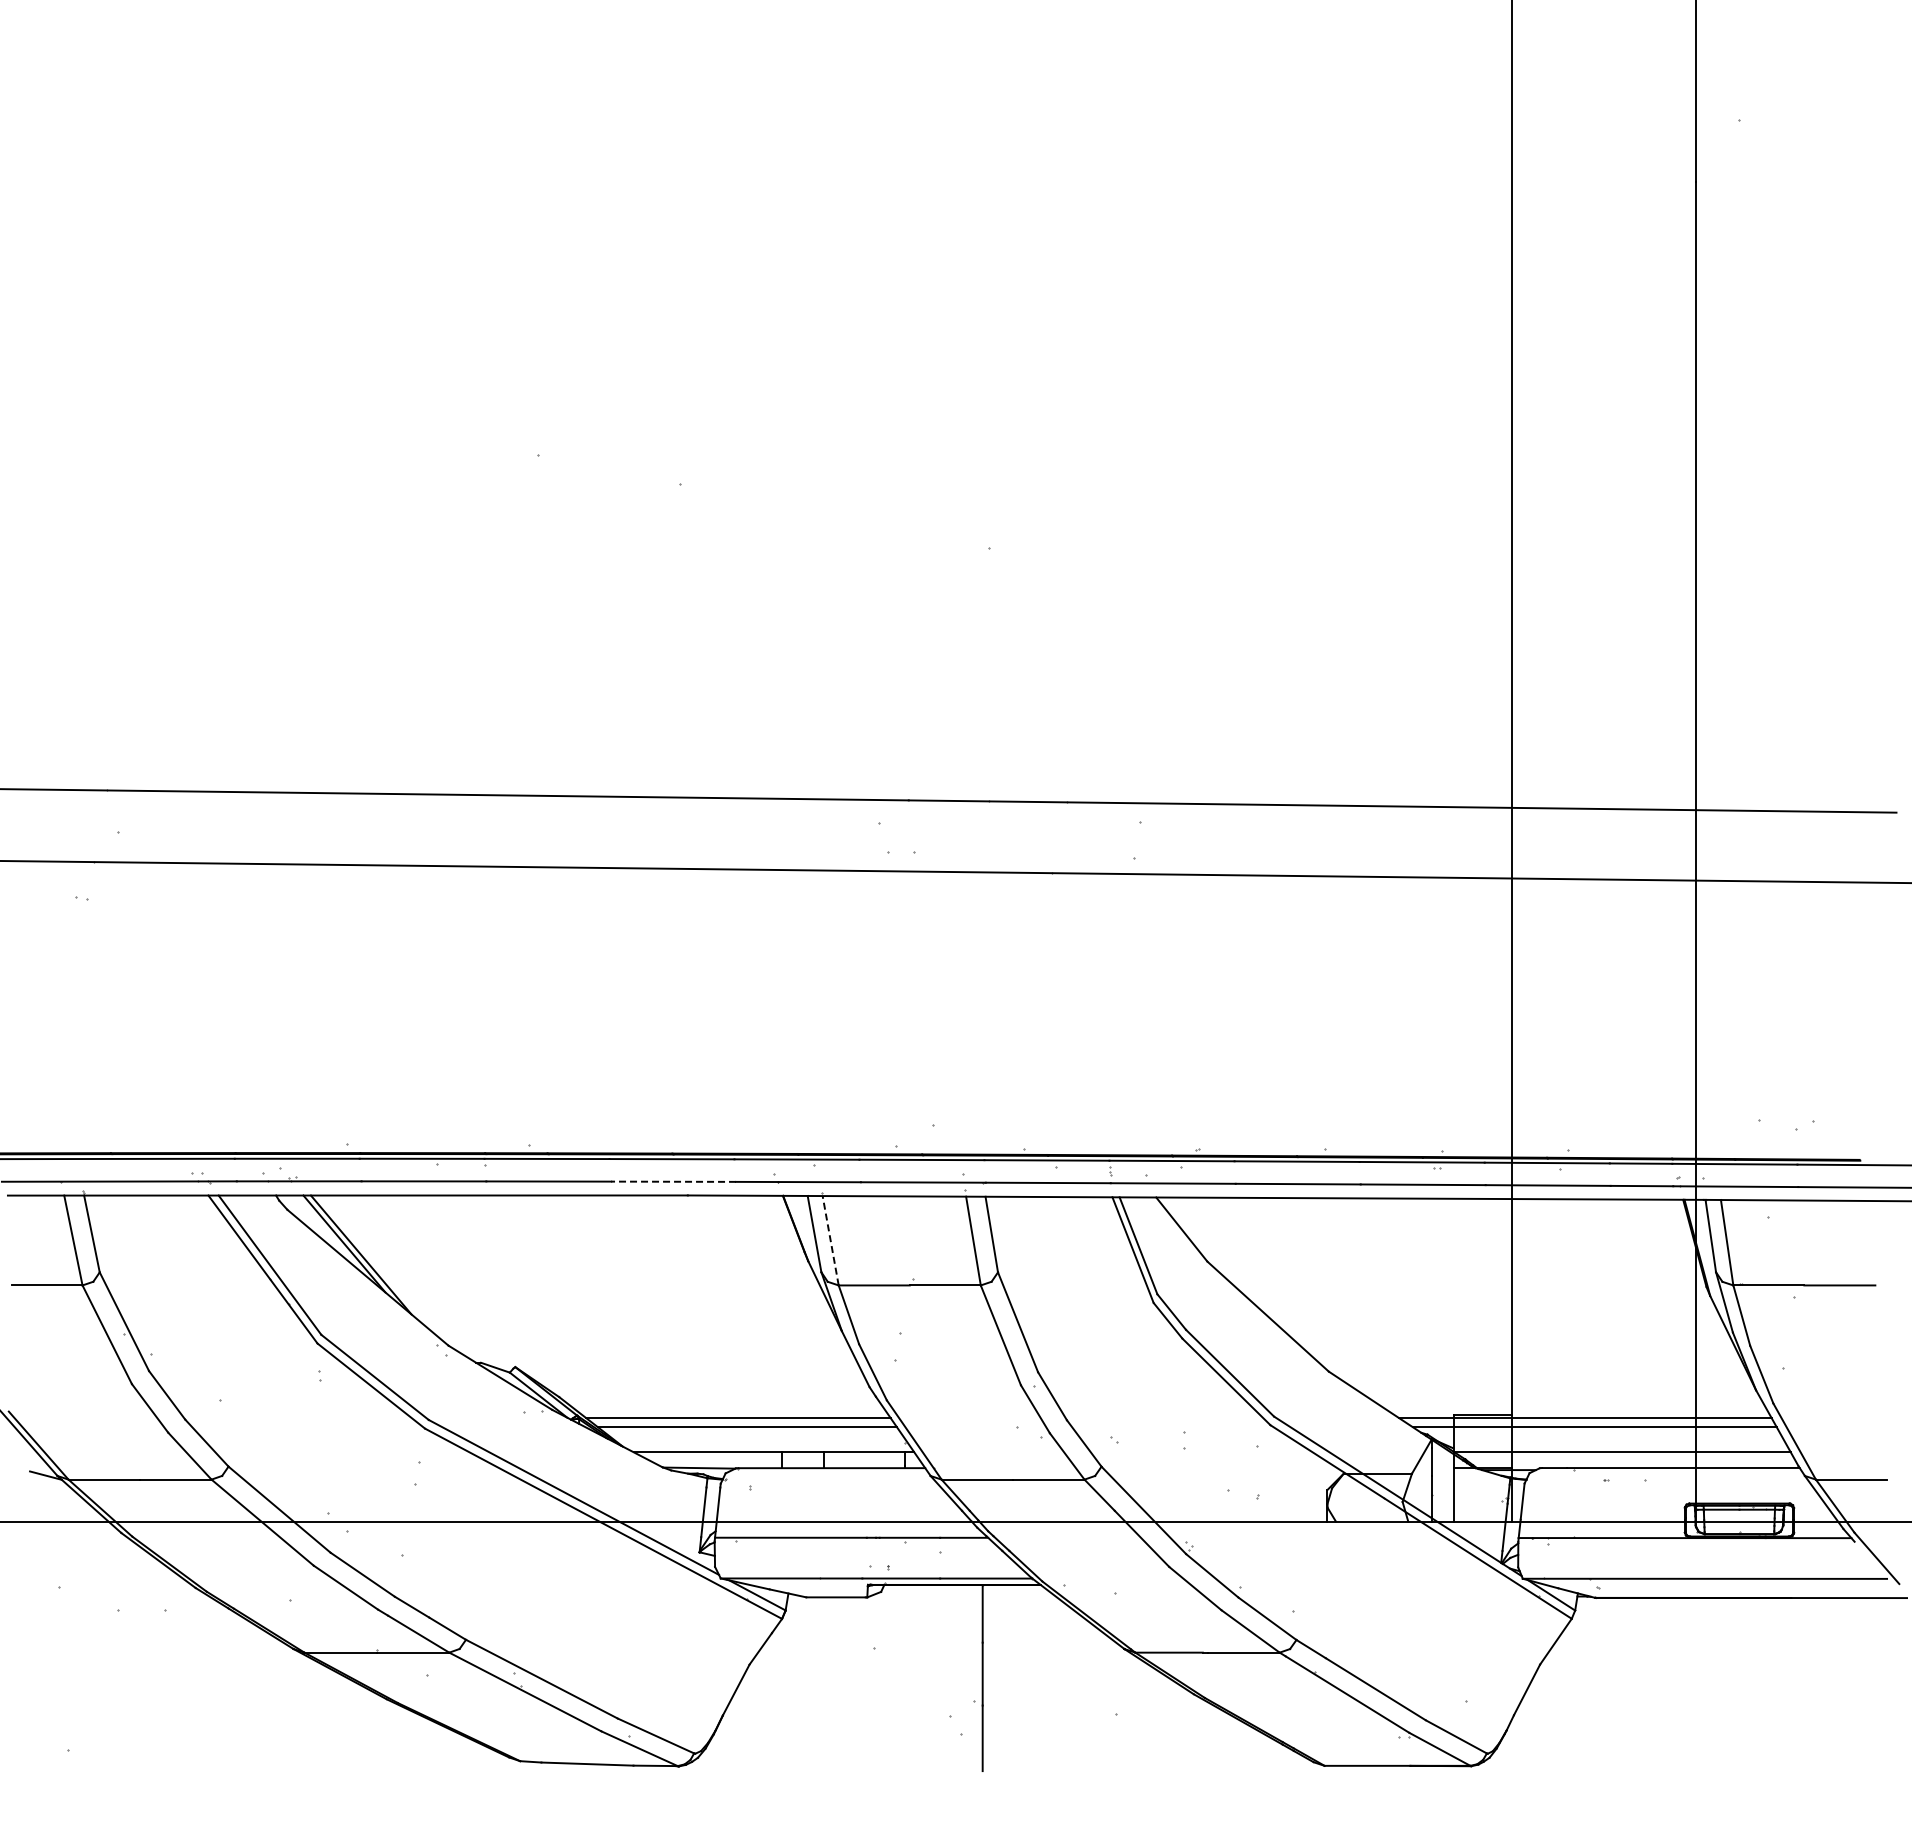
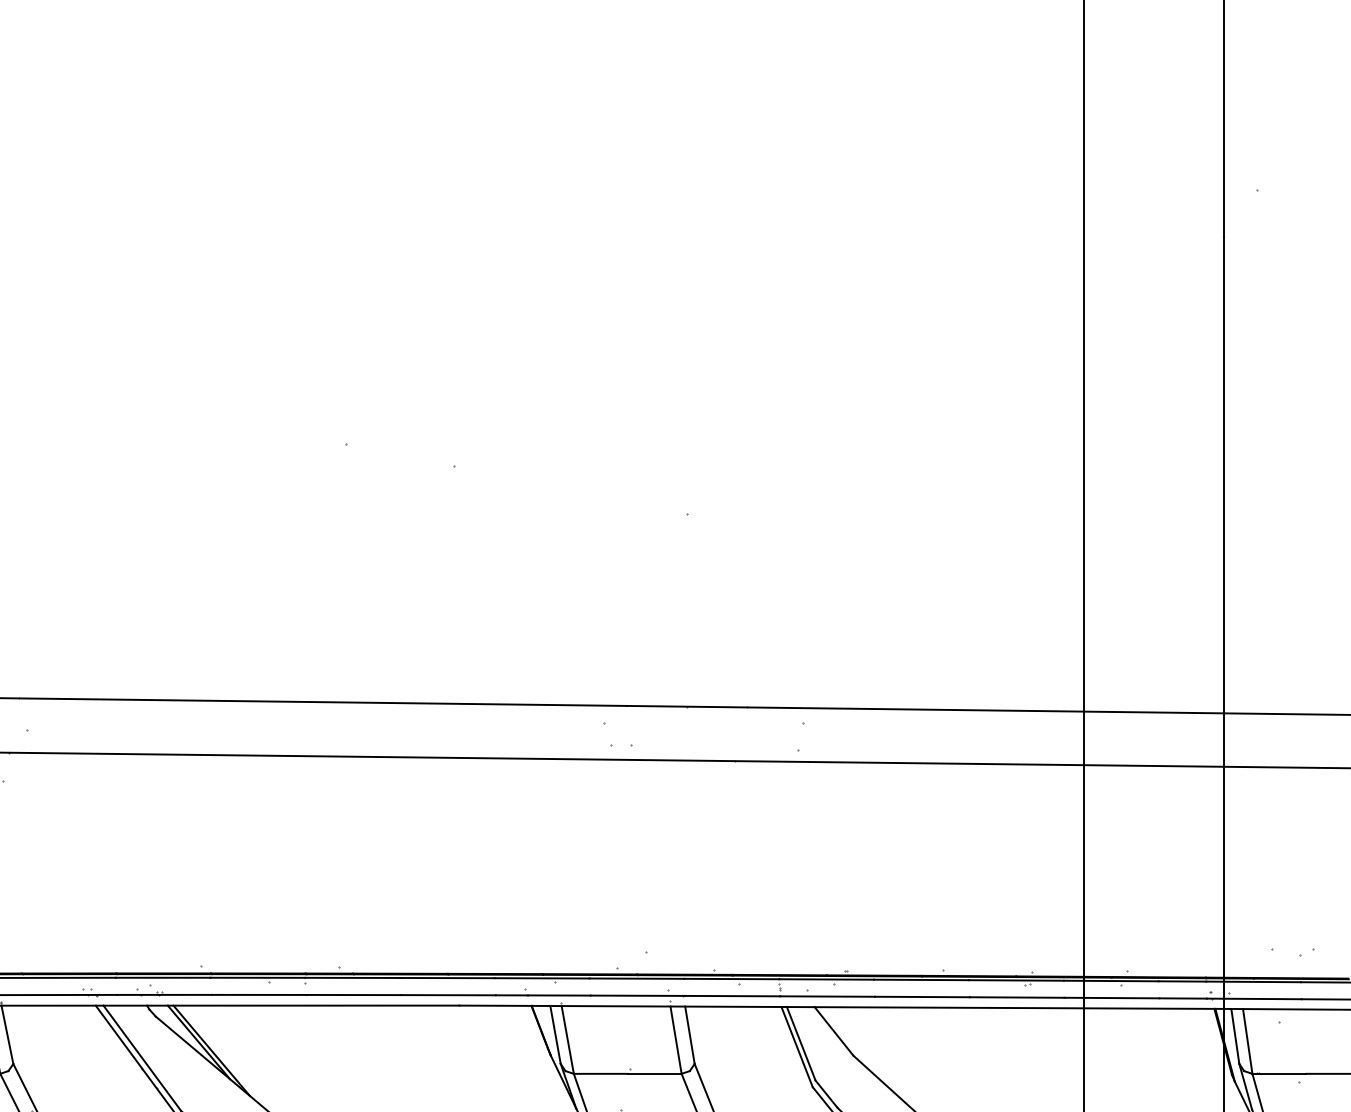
line: (673, 1181) -> (448, 995), dashed -> solid
line: (830, 1240) -> (567, 1039), dashed -> solid

